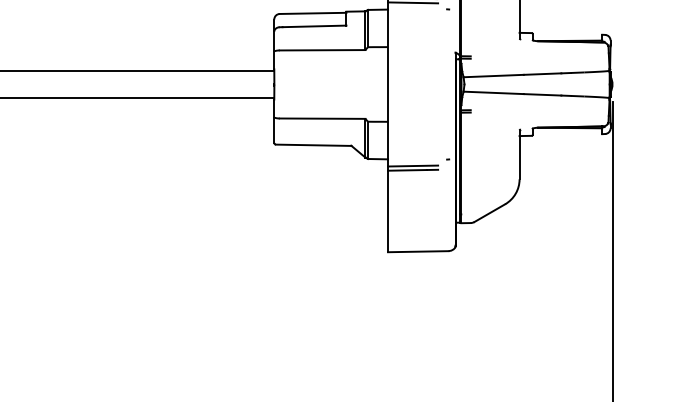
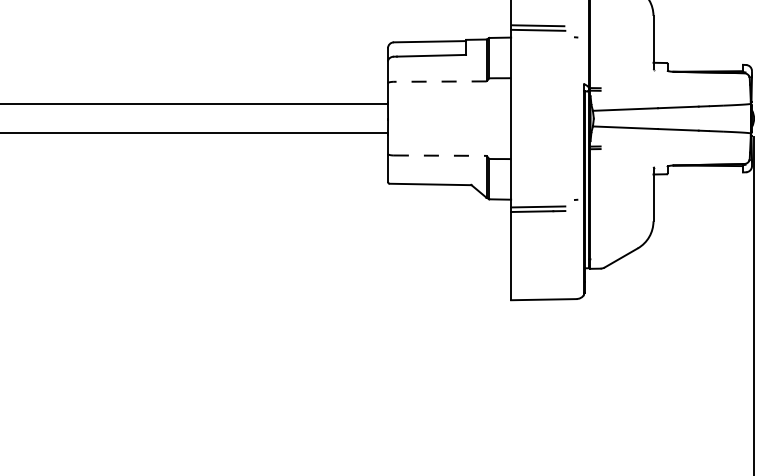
line: (321, 50) -> (439, 81), solid -> dashed
line: (322, 118) -> (440, 155), solid -> dashed

